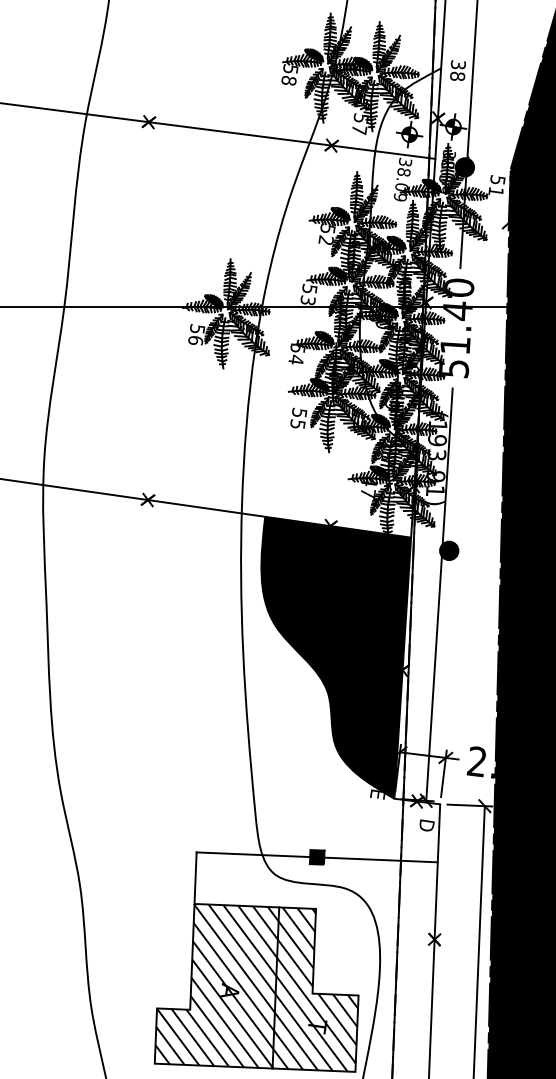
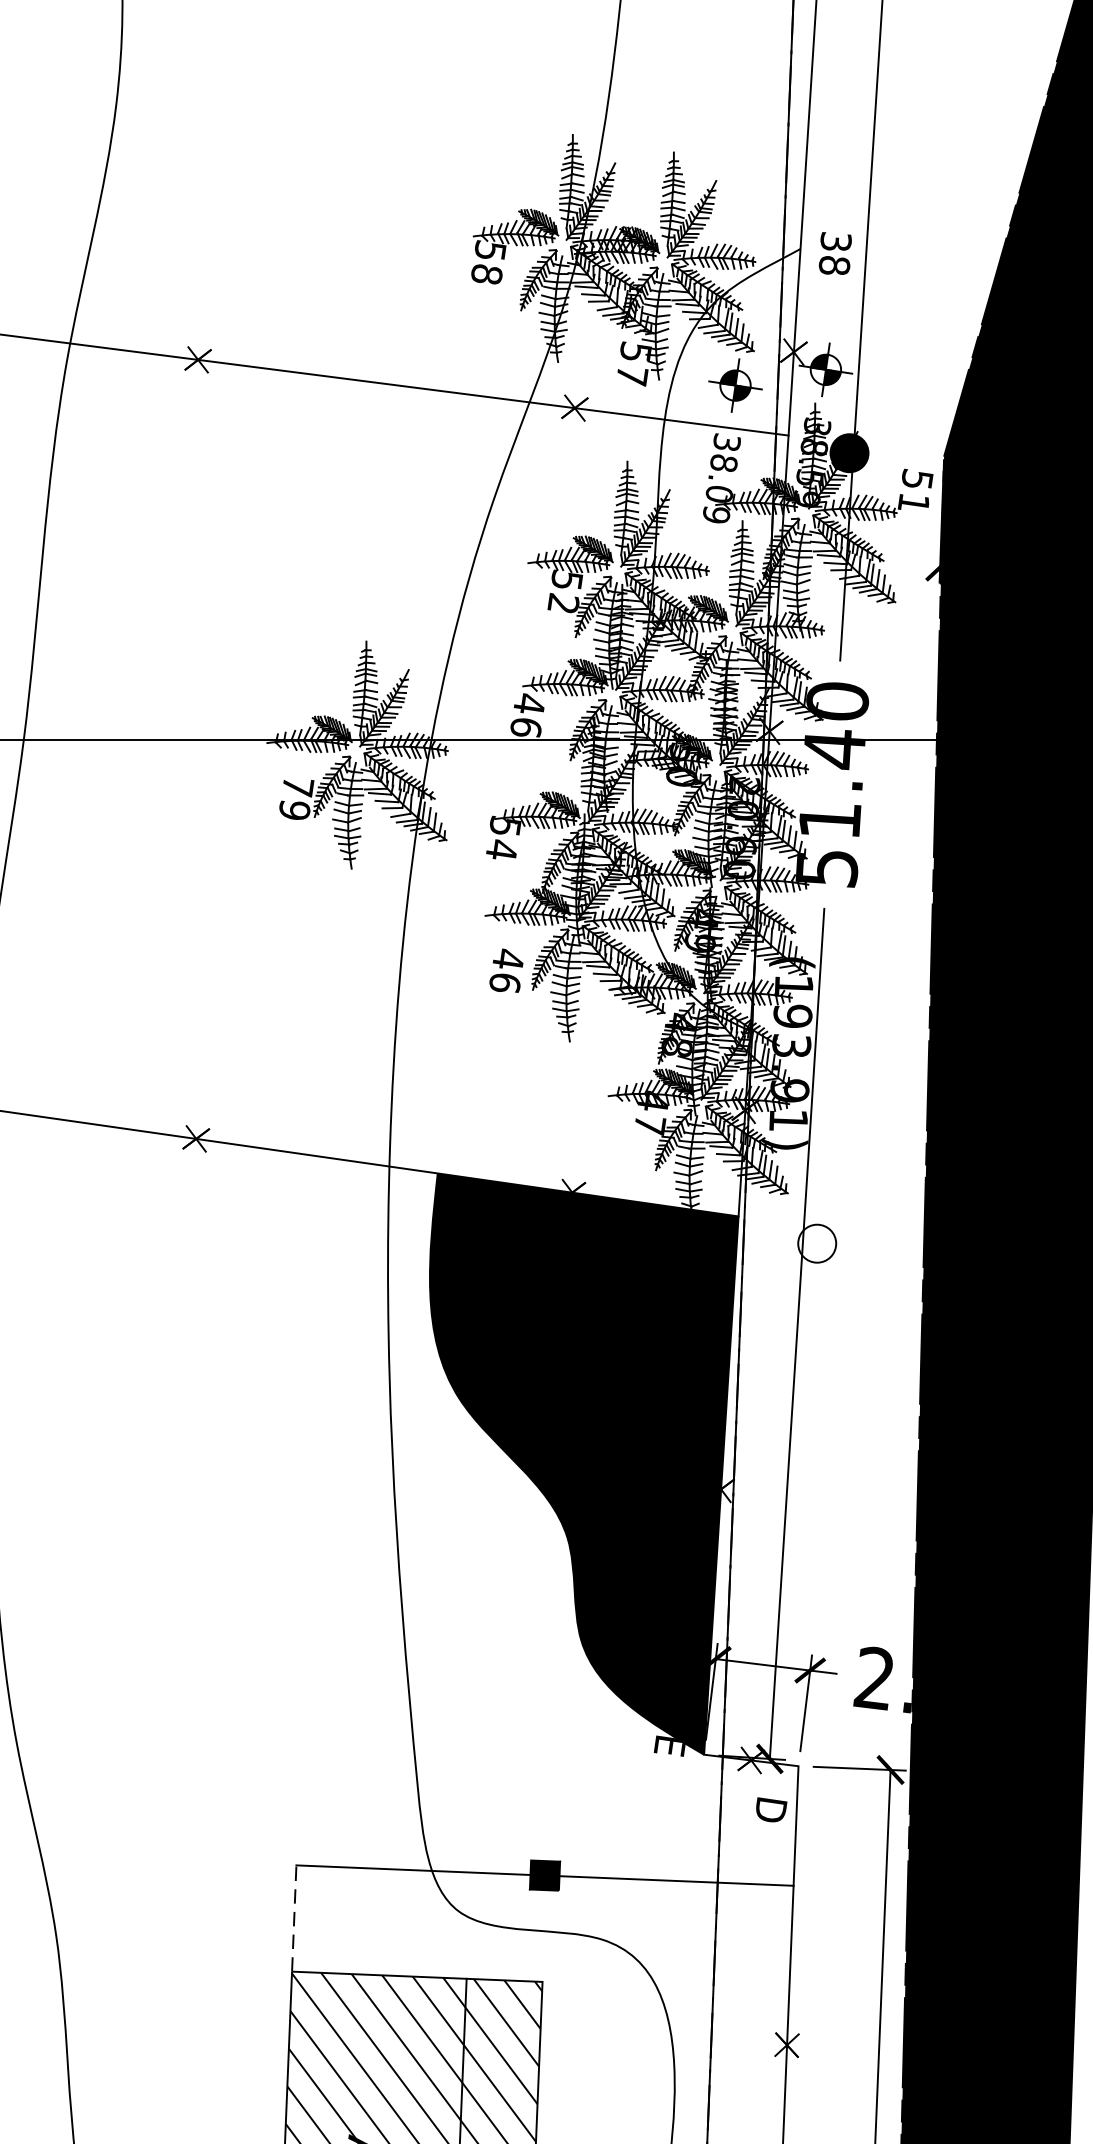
text: (308, 294) -> (527, 715), 53 -> 46
text: (196, 334) -> (296, 797), 56 -> 79
text: (298, 418) -> (506, 970), 55 -> 46
fill: (449, 550) -> (817, 1242), removed
line: (195, 878) -> (294, 1919), solid -> dashed

